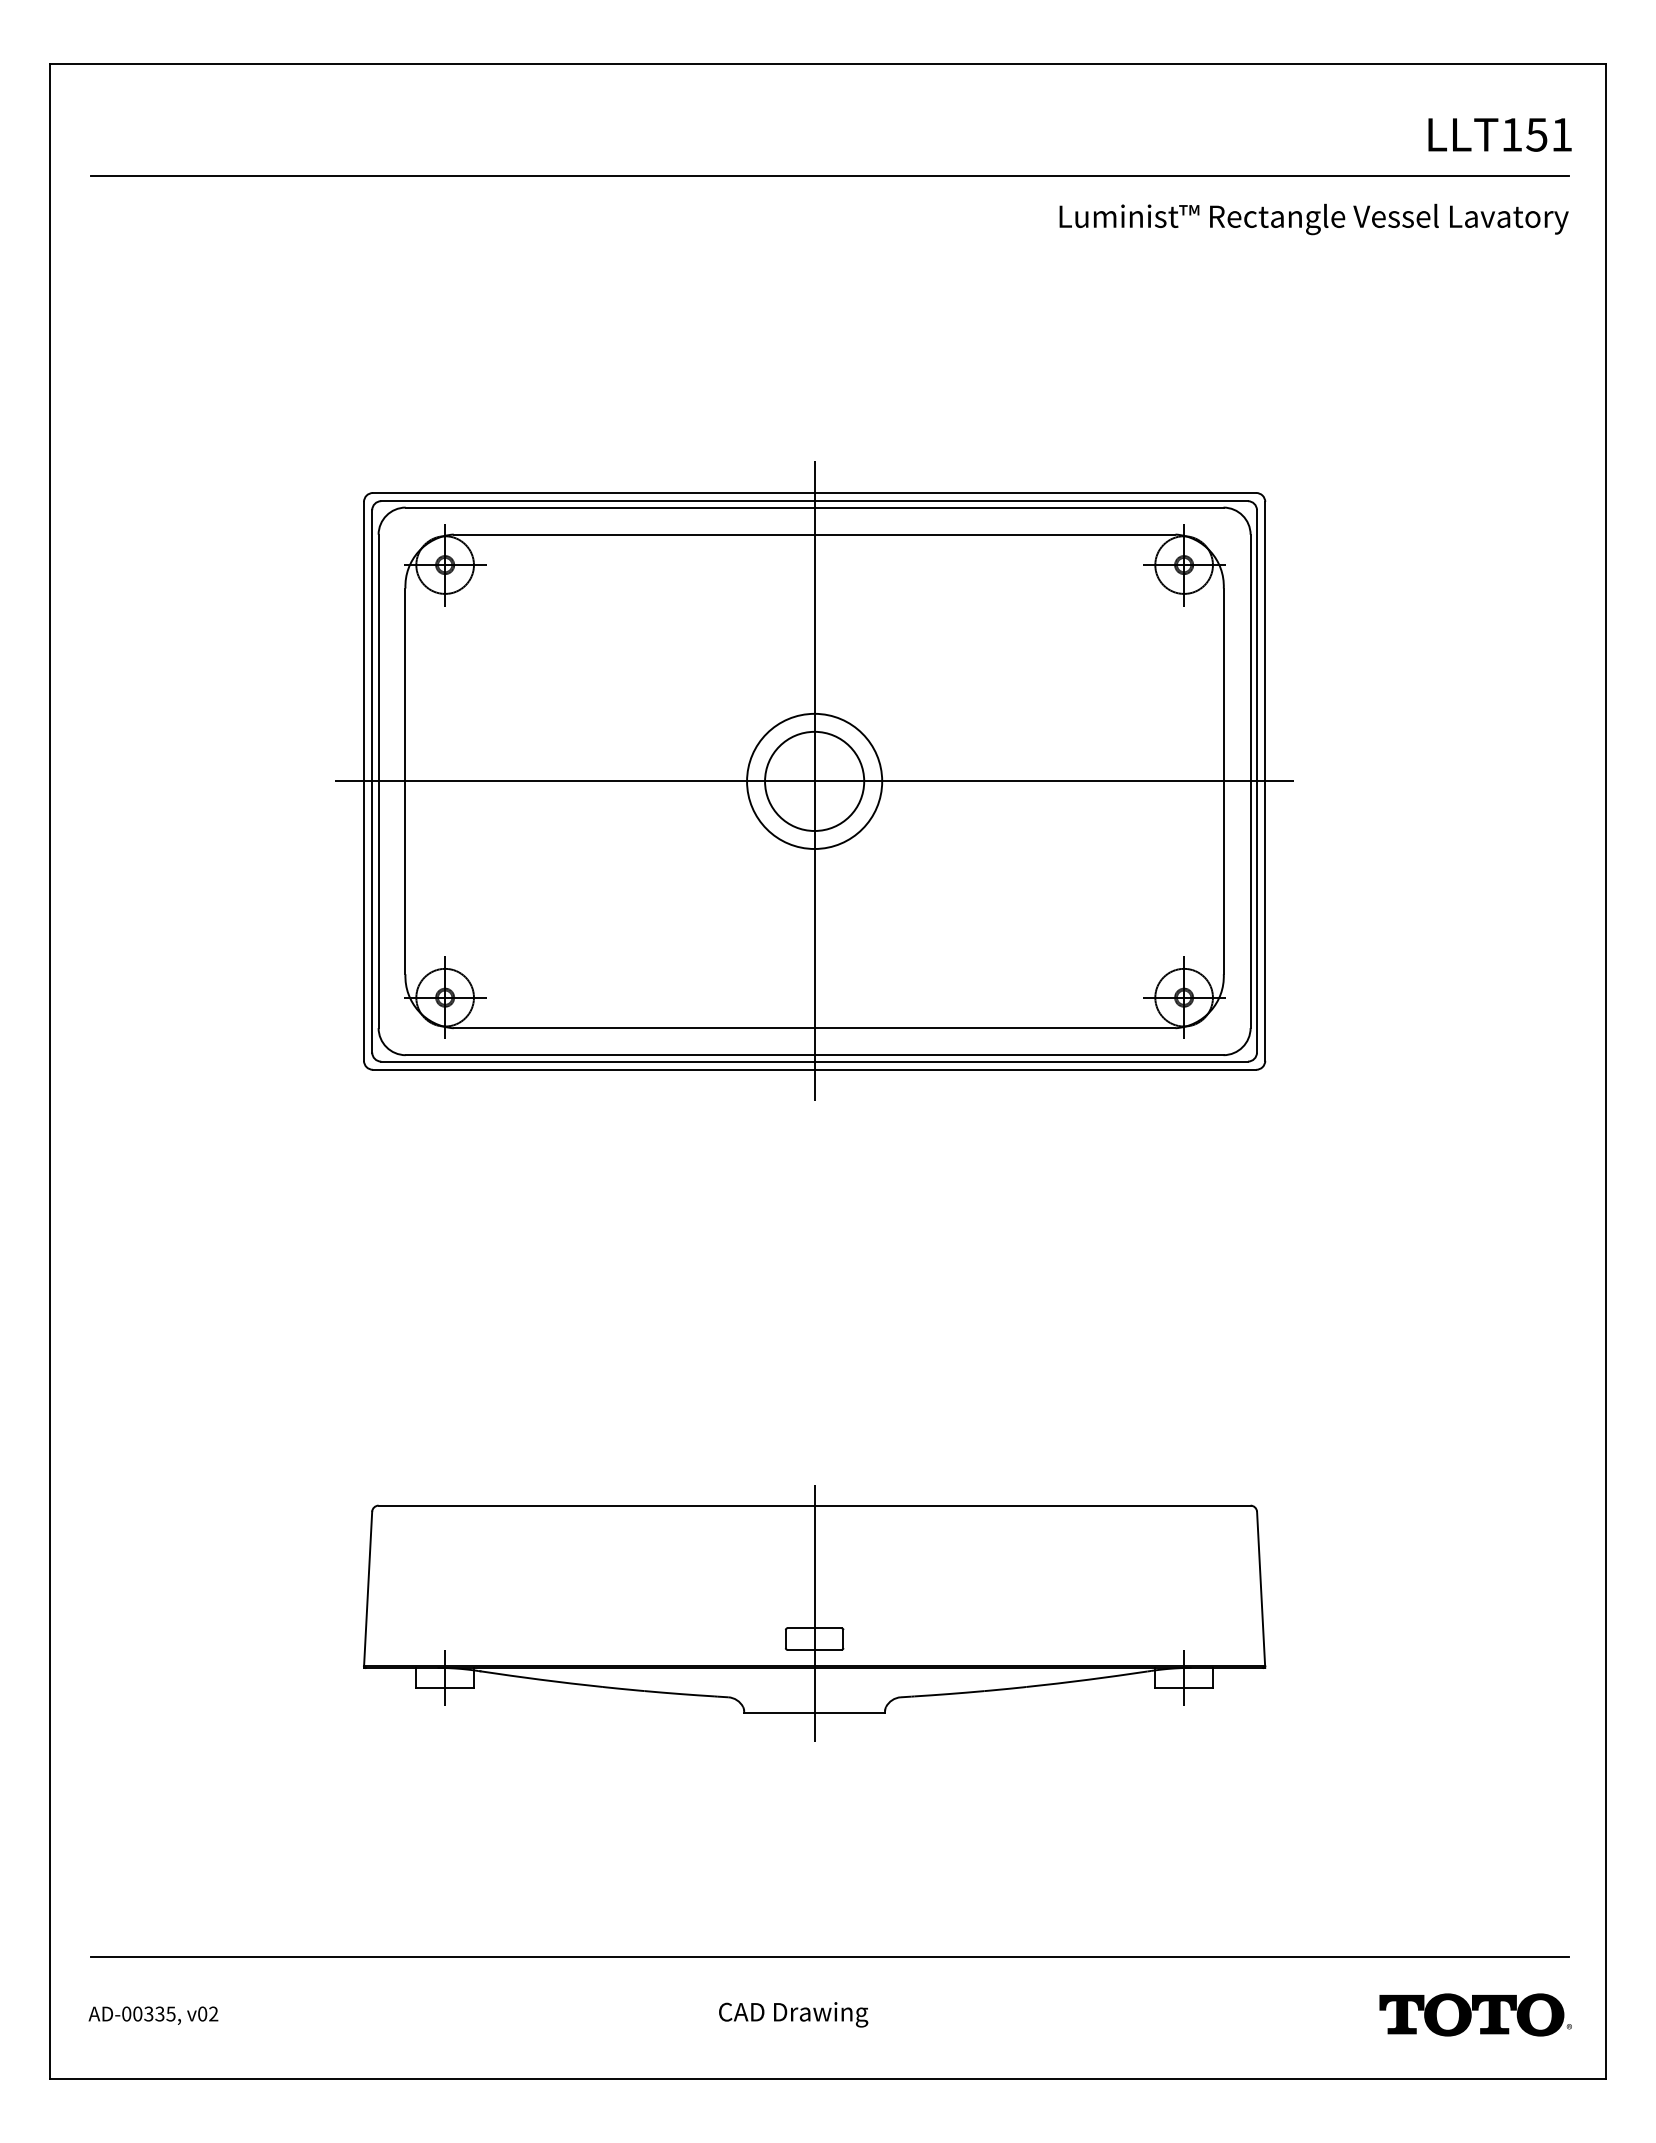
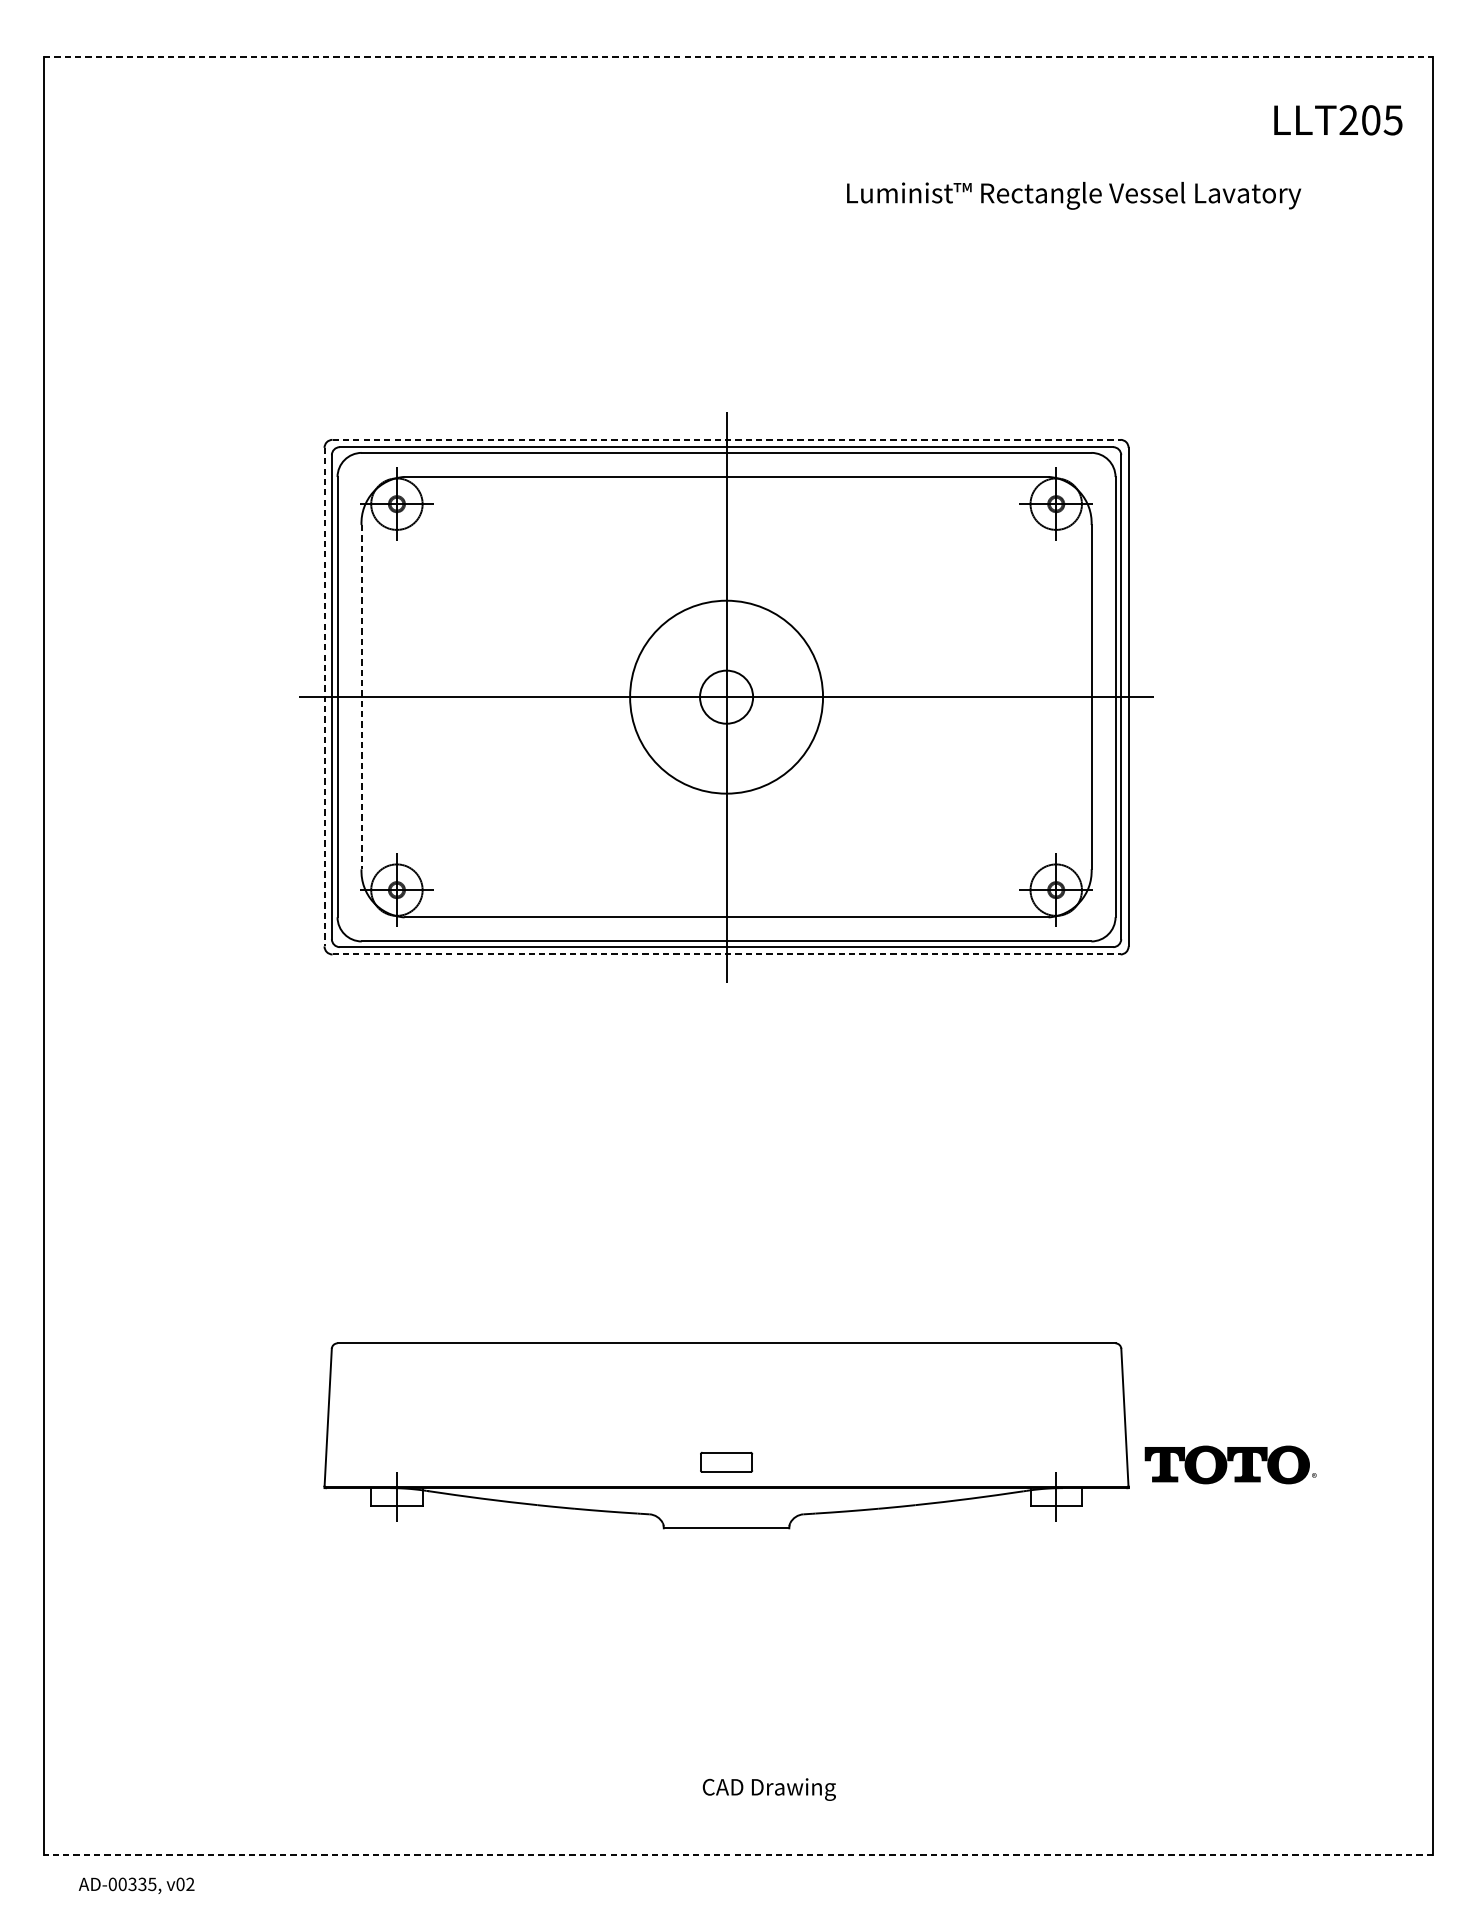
line: (828, 64) -> (738, 57), solid -> dashed
text: (1536, 134) -> (1370, 120), LLT151 -> LLT205
line: (829, 176) -> (739, 157), removed
text: (1313, 219) -> (1073, 195), moved
line: (814, 492) -> (726, 439), solid -> dashed
line: (363, 781) -> (324, 697), solid -> dashed
line: (405, 781) -> (361, 697), solid -> dashed
circle: (814, 781) -> (726, 697), size x0.6
circle: (814, 781) -> (726, 697), size x1.6
line: (814, 1069) -> (726, 954), solid -> dashed
line: (814, 1613) -> (726, 1439), removed
line: (829, 1957) -> (739, 1746), removed
text: (793, 2014) -> (769, 1789), moved
part: (1475, 2014) -> (1230, 1464), moved
text: (153, 2015) -> (136, 1885), moved
line: (827, 2078) -> (738, 1854), solid -> dashed

